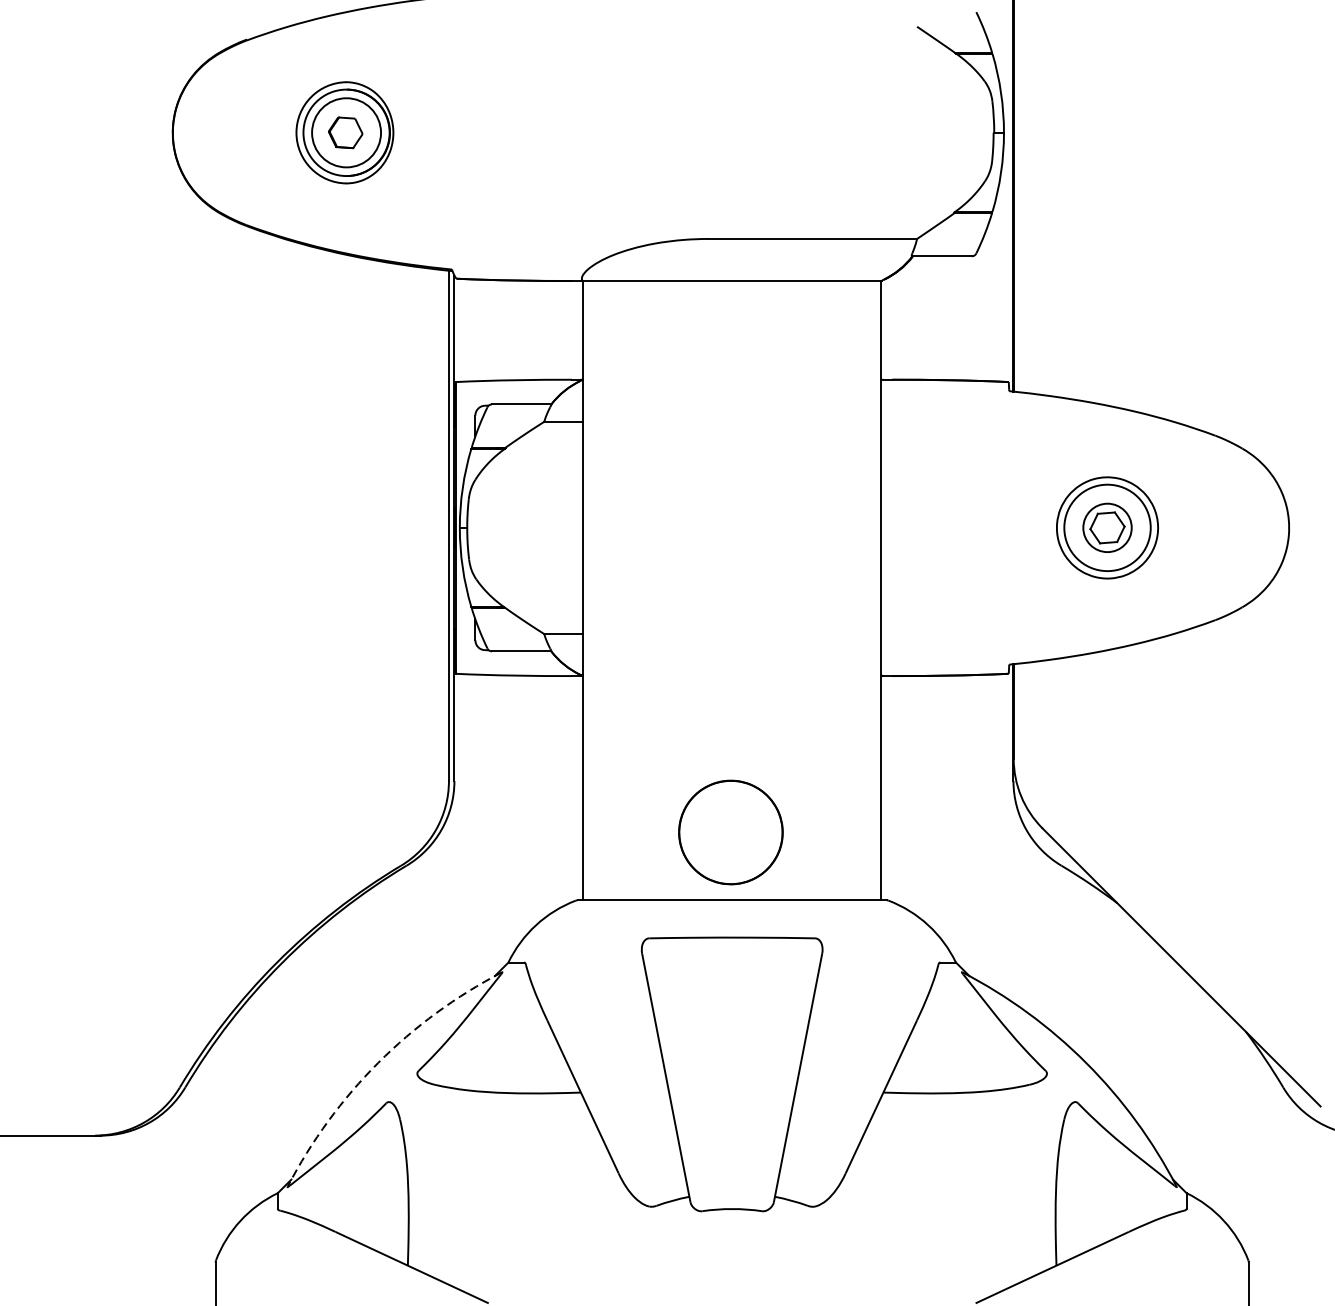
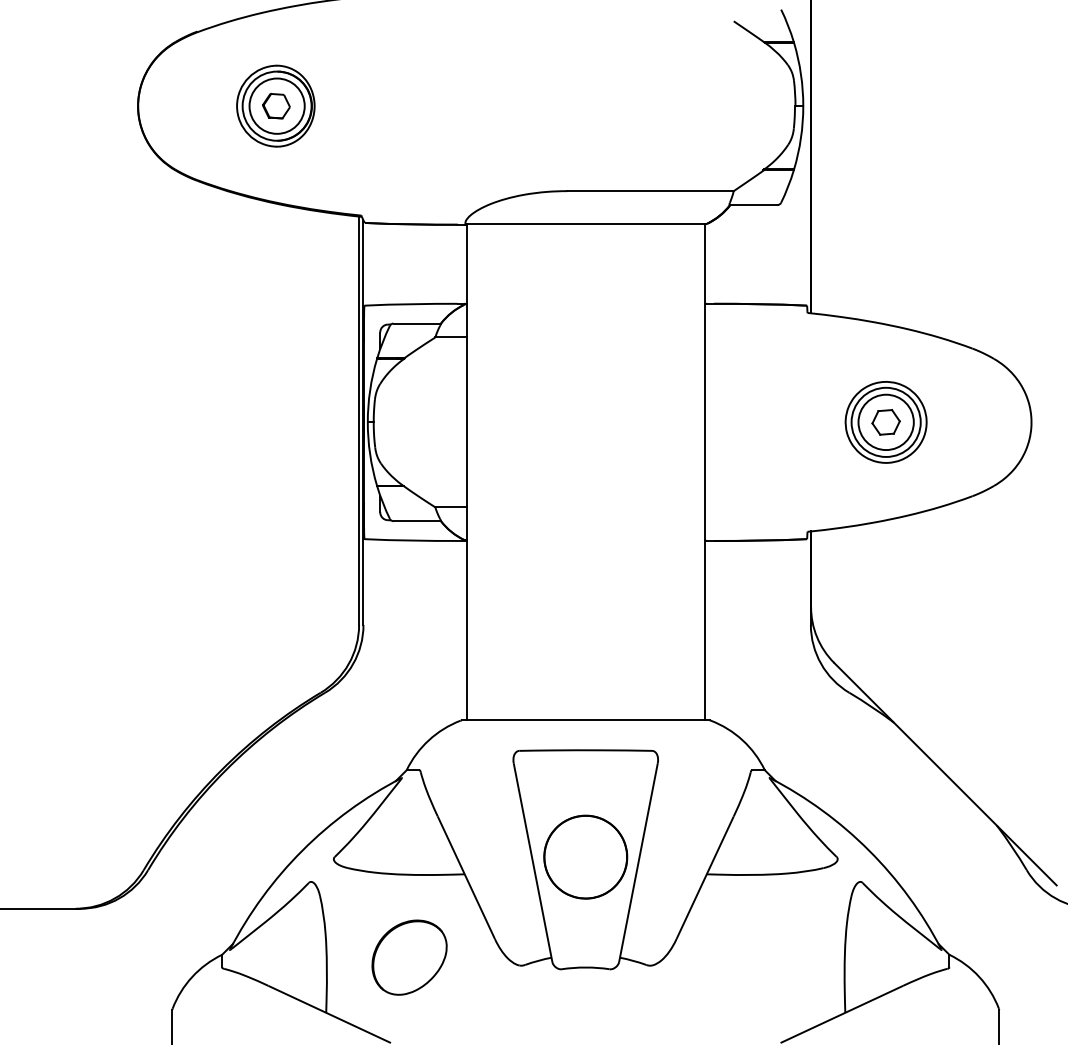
circle: (1106, 528) -> (885, 422), size x1.43
part: (730, 831) -> (585, 856), moved
arc: (378, 1062) -> (302, 850), dashed -> solid
part: (511, 1196) -> (409, 957), added

